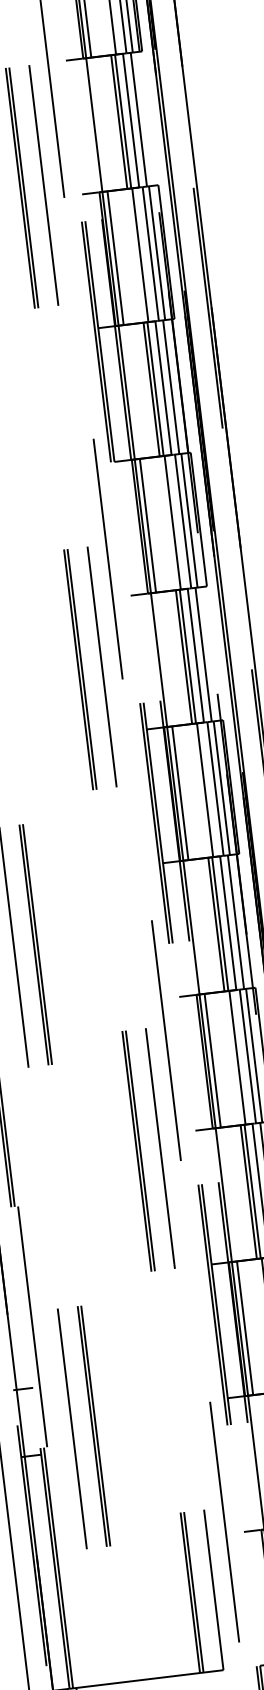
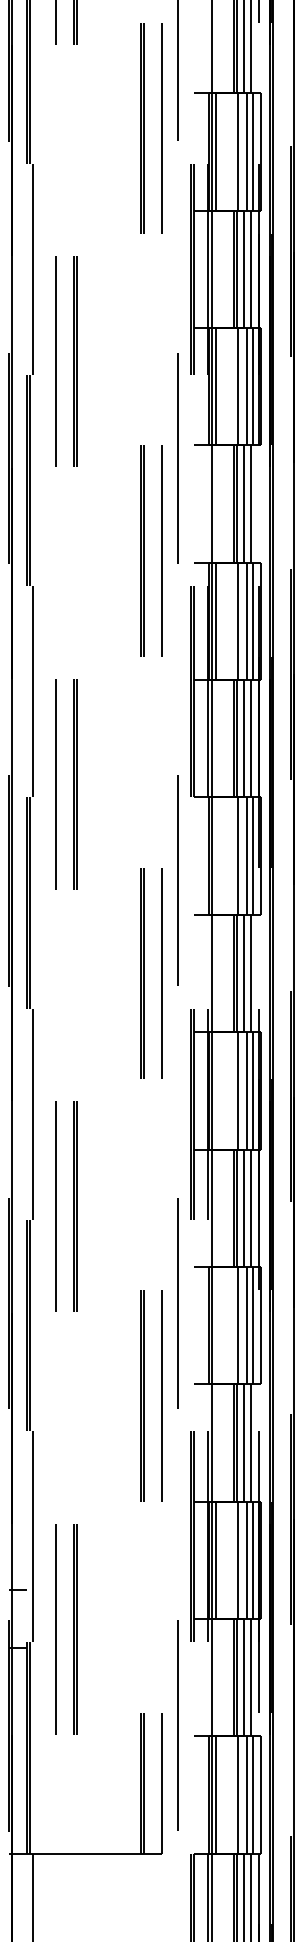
line: (148, 525) -> (216, 855), removed
line: (180, 792) -> (216, 1090), removed
line: (213, 1060) -> (216, 1325), removed

